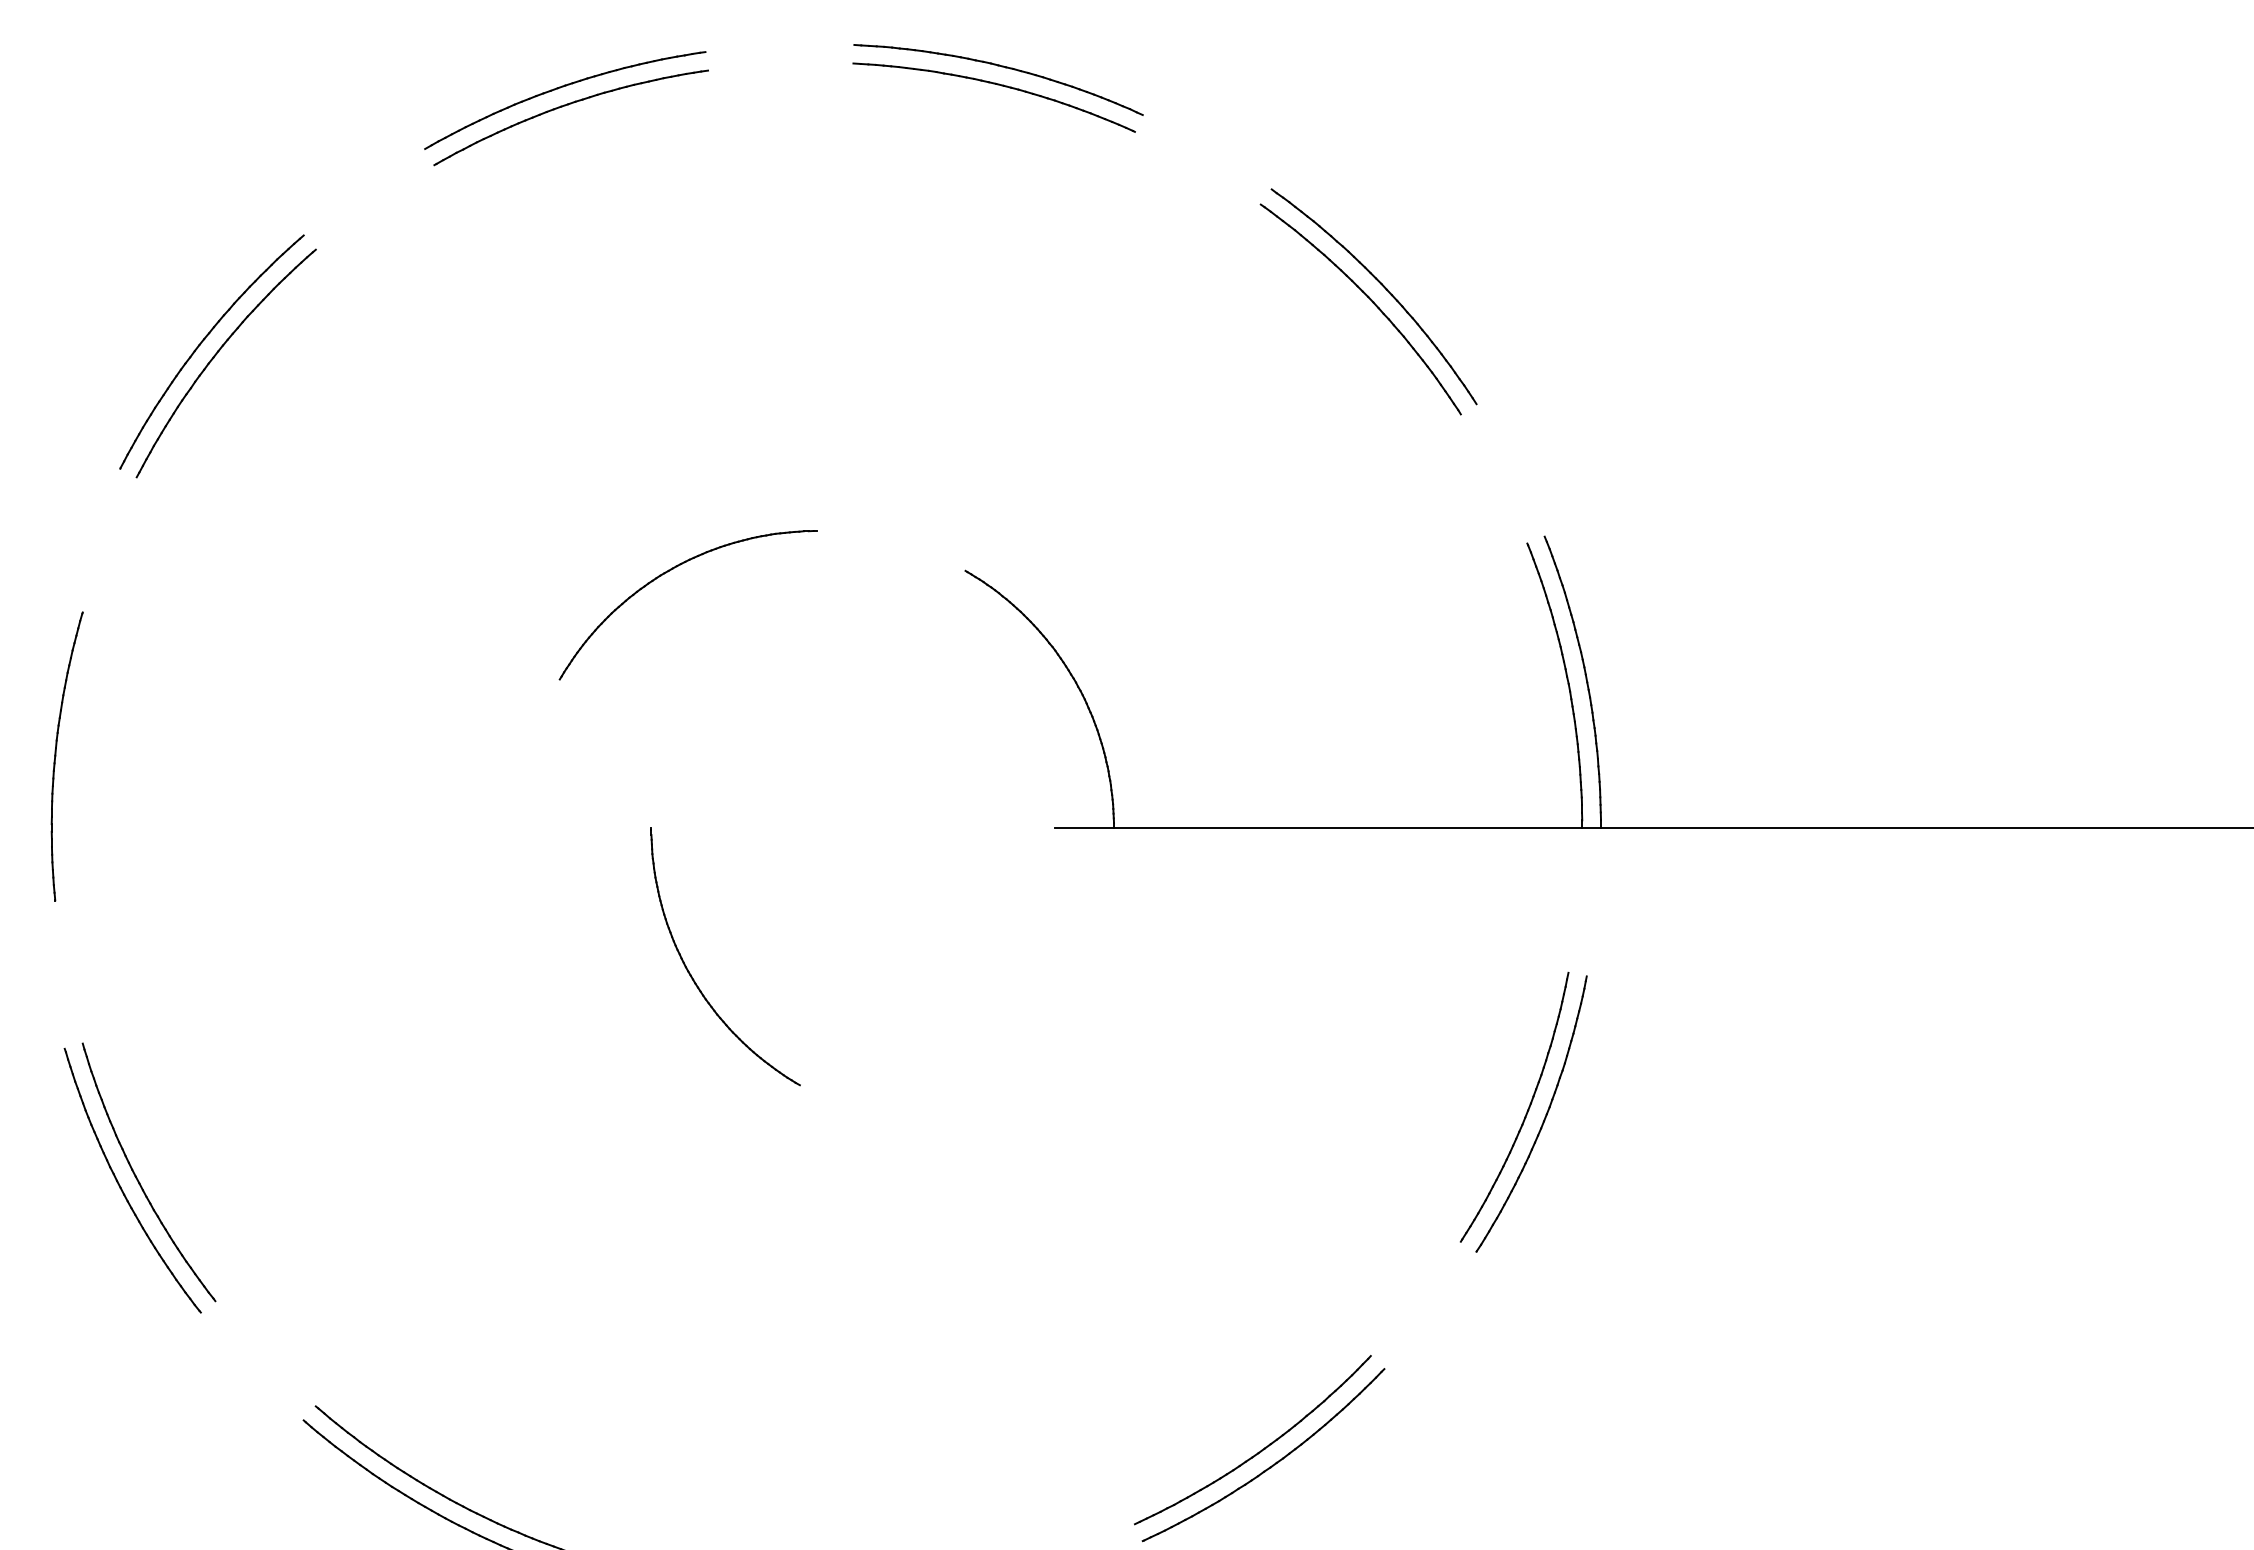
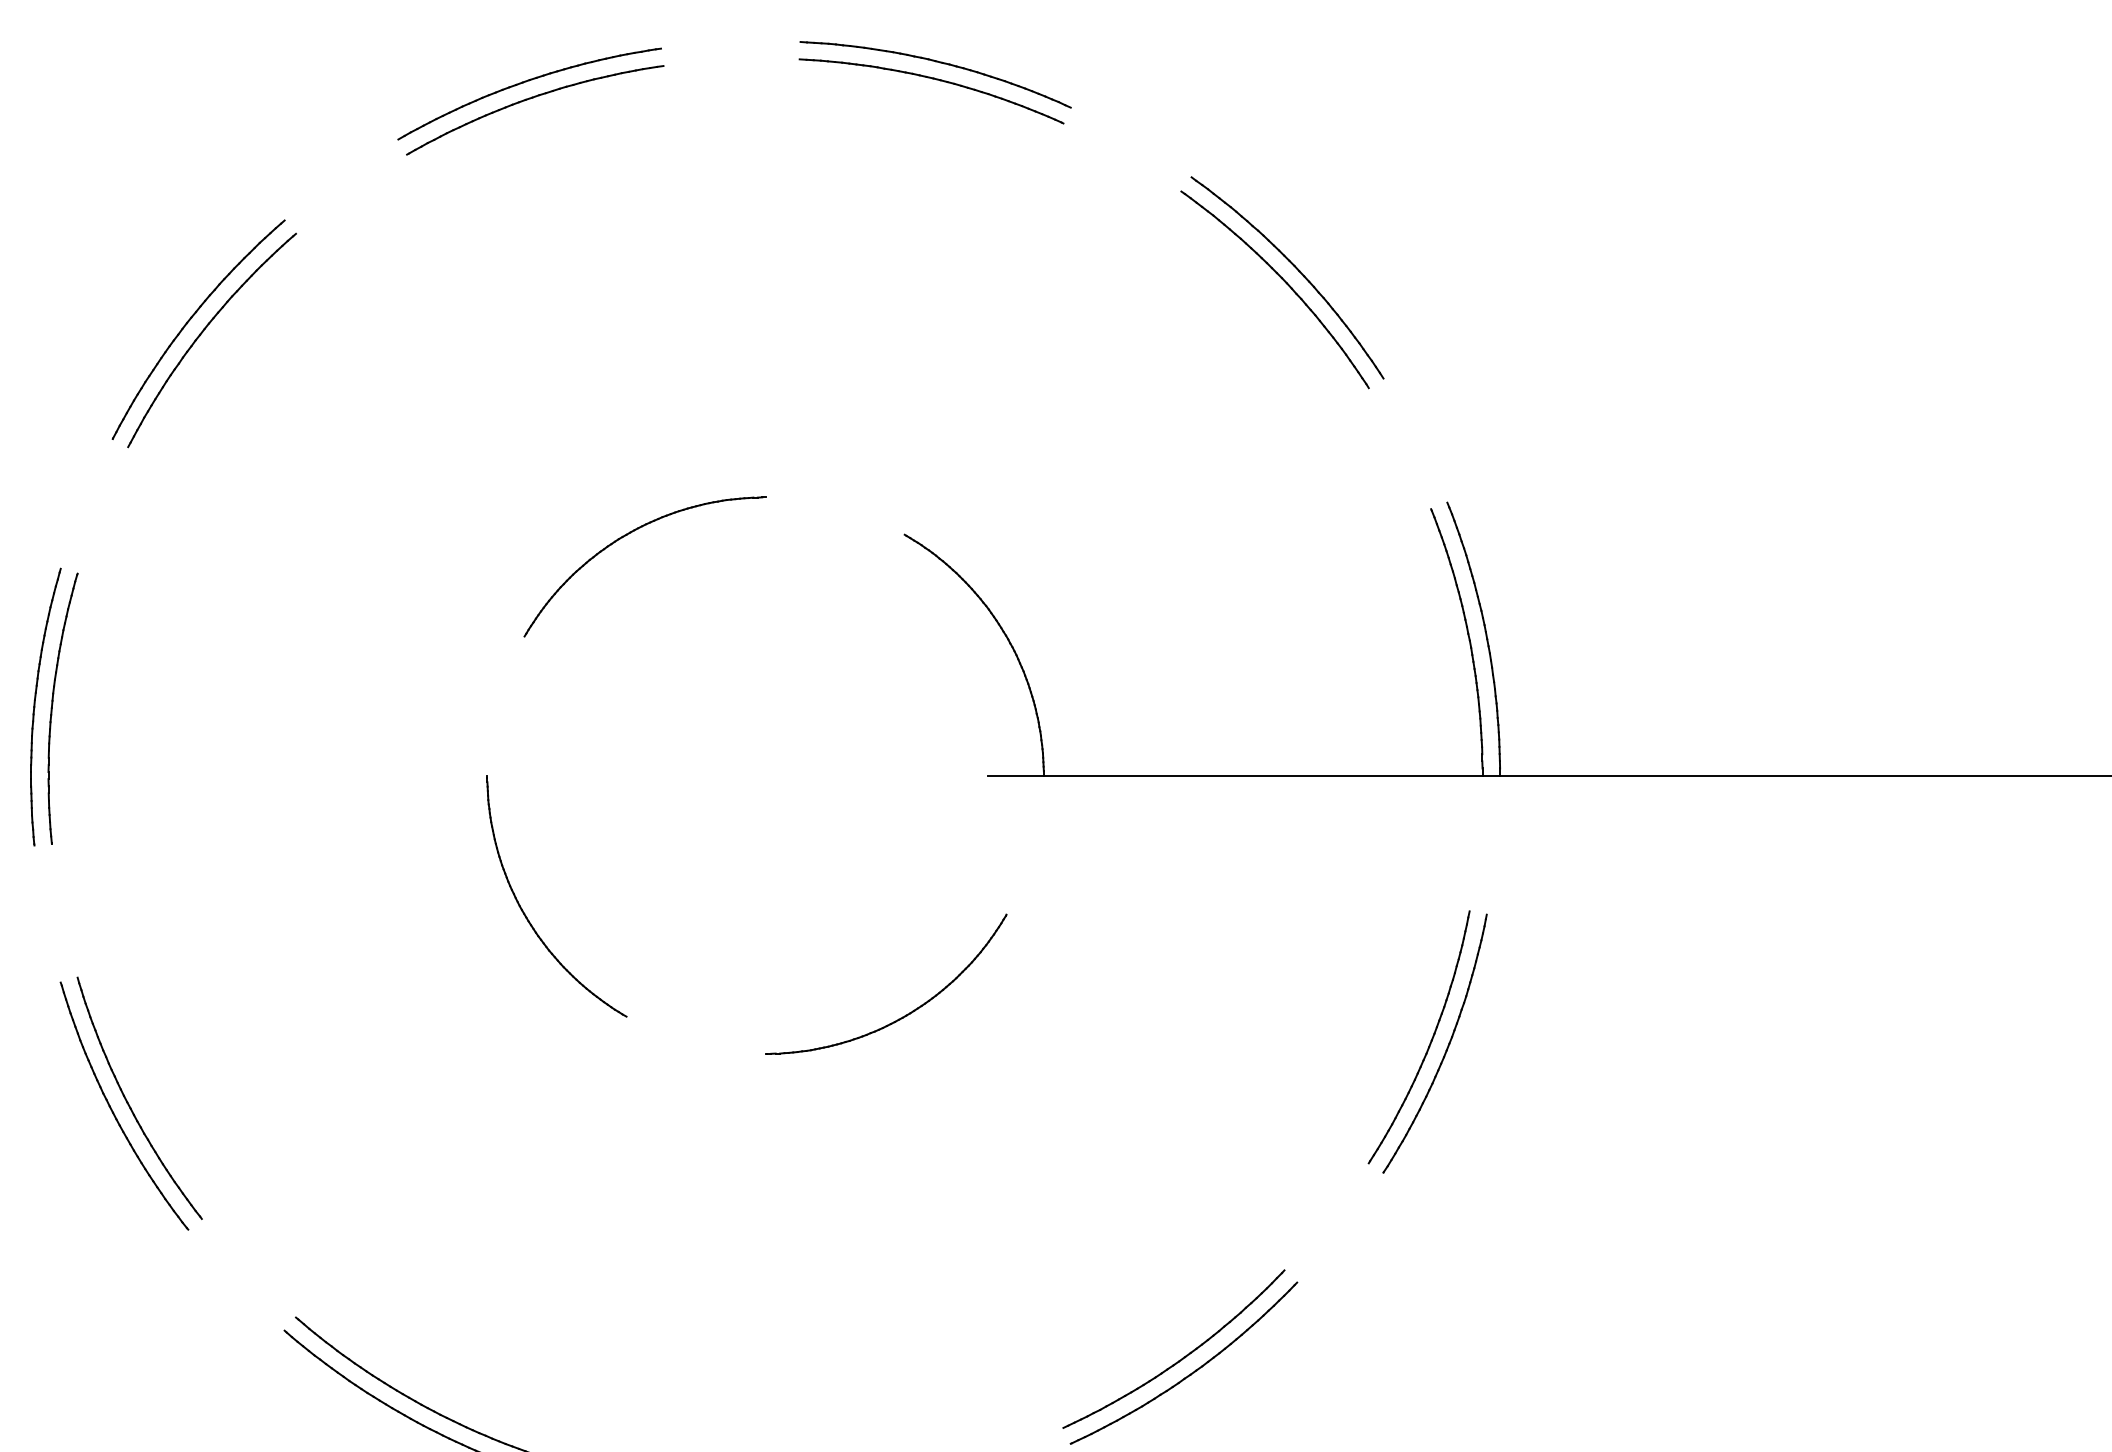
part: (37, 754) -> (35, 706), added
part: (692, 975) -> (525, 913), moved
part: (968, 1081) -> (907, 1013), added

